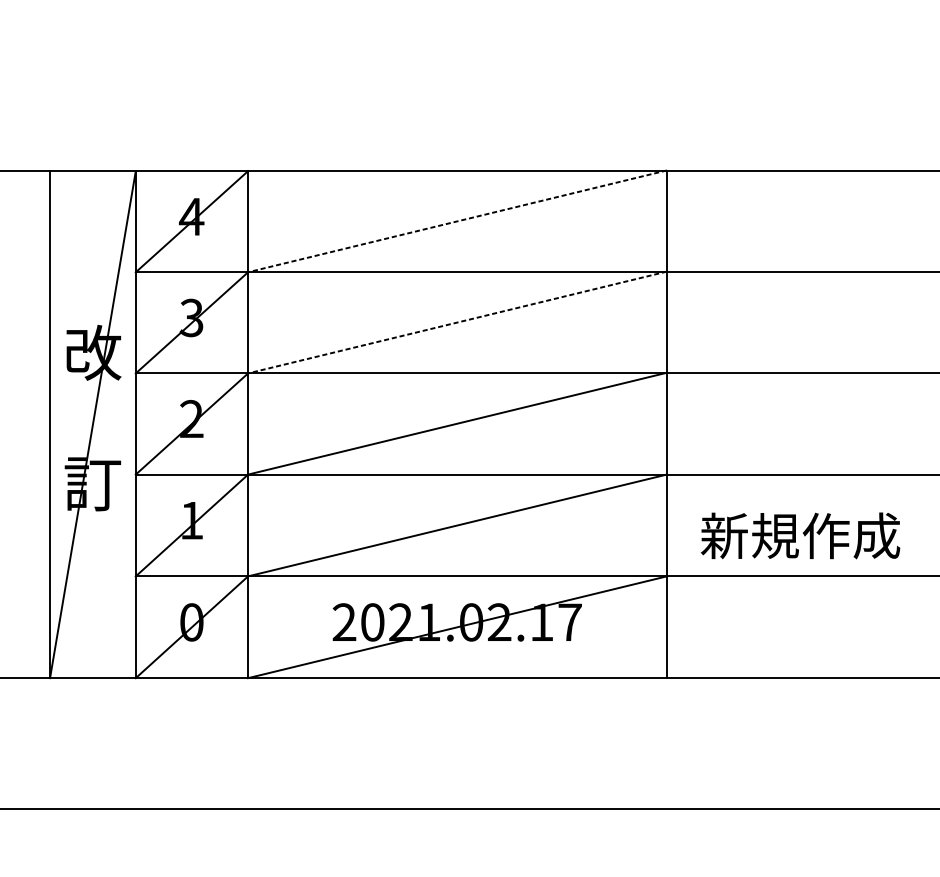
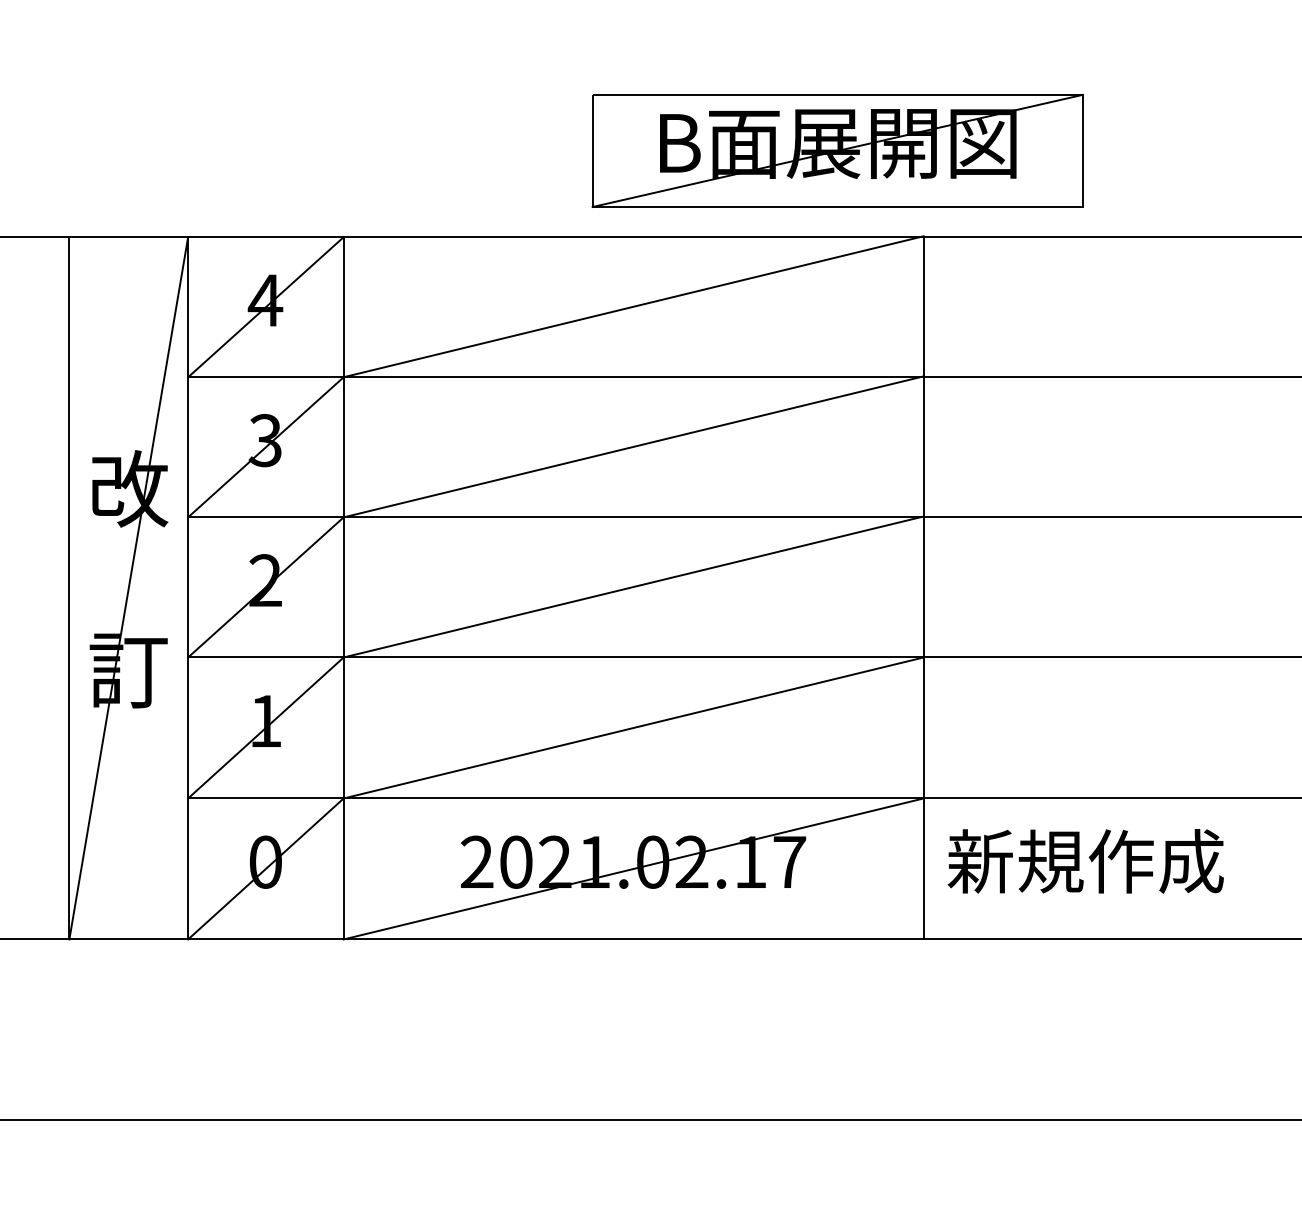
part: (604, 108) -> (837, 150), added
line: (457, 221) -> (633, 306), dashed -> solid
line: (457, 322) -> (633, 446), dashed -> solid
text: (800, 535) -> (1085, 861), moved

